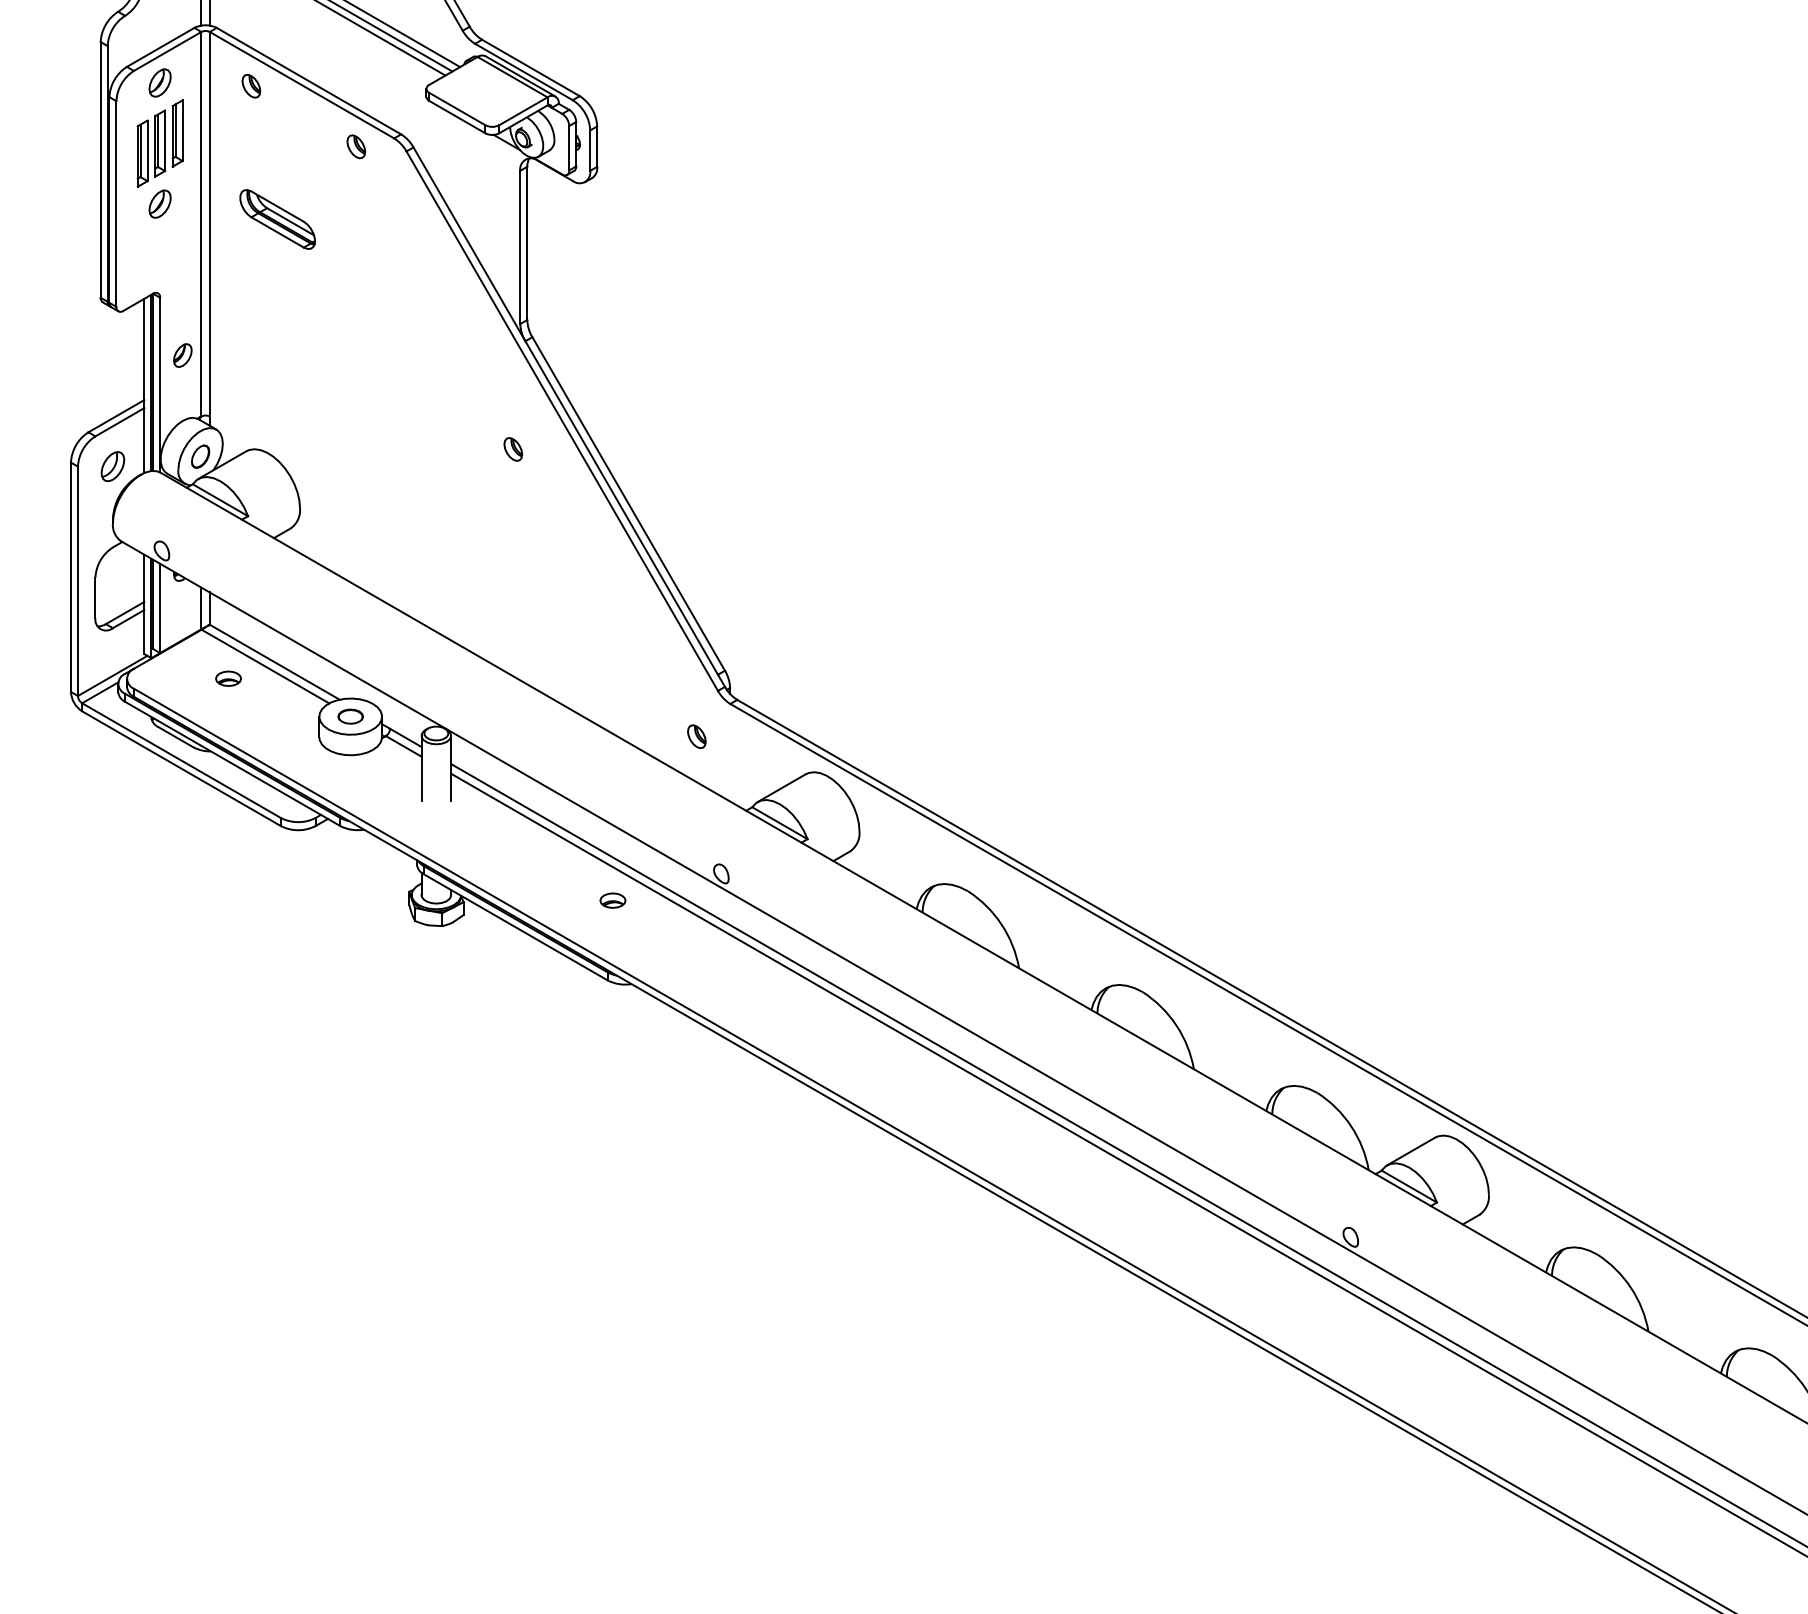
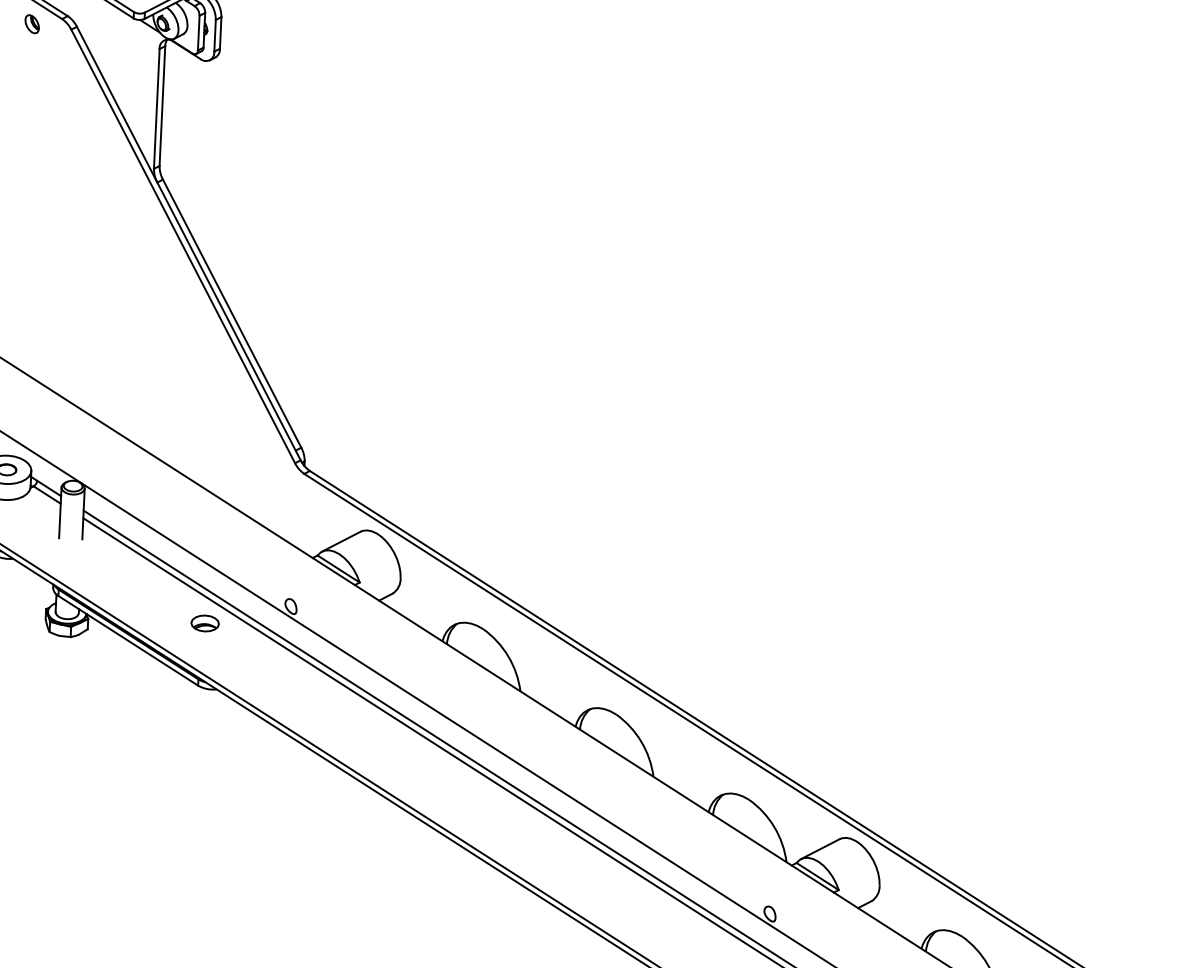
part: (513, 449) -> (144, 266), removed
part: (696, 736) -> (276, 498), removed
part: (612, 900) -> (204, 623), size x1.4

